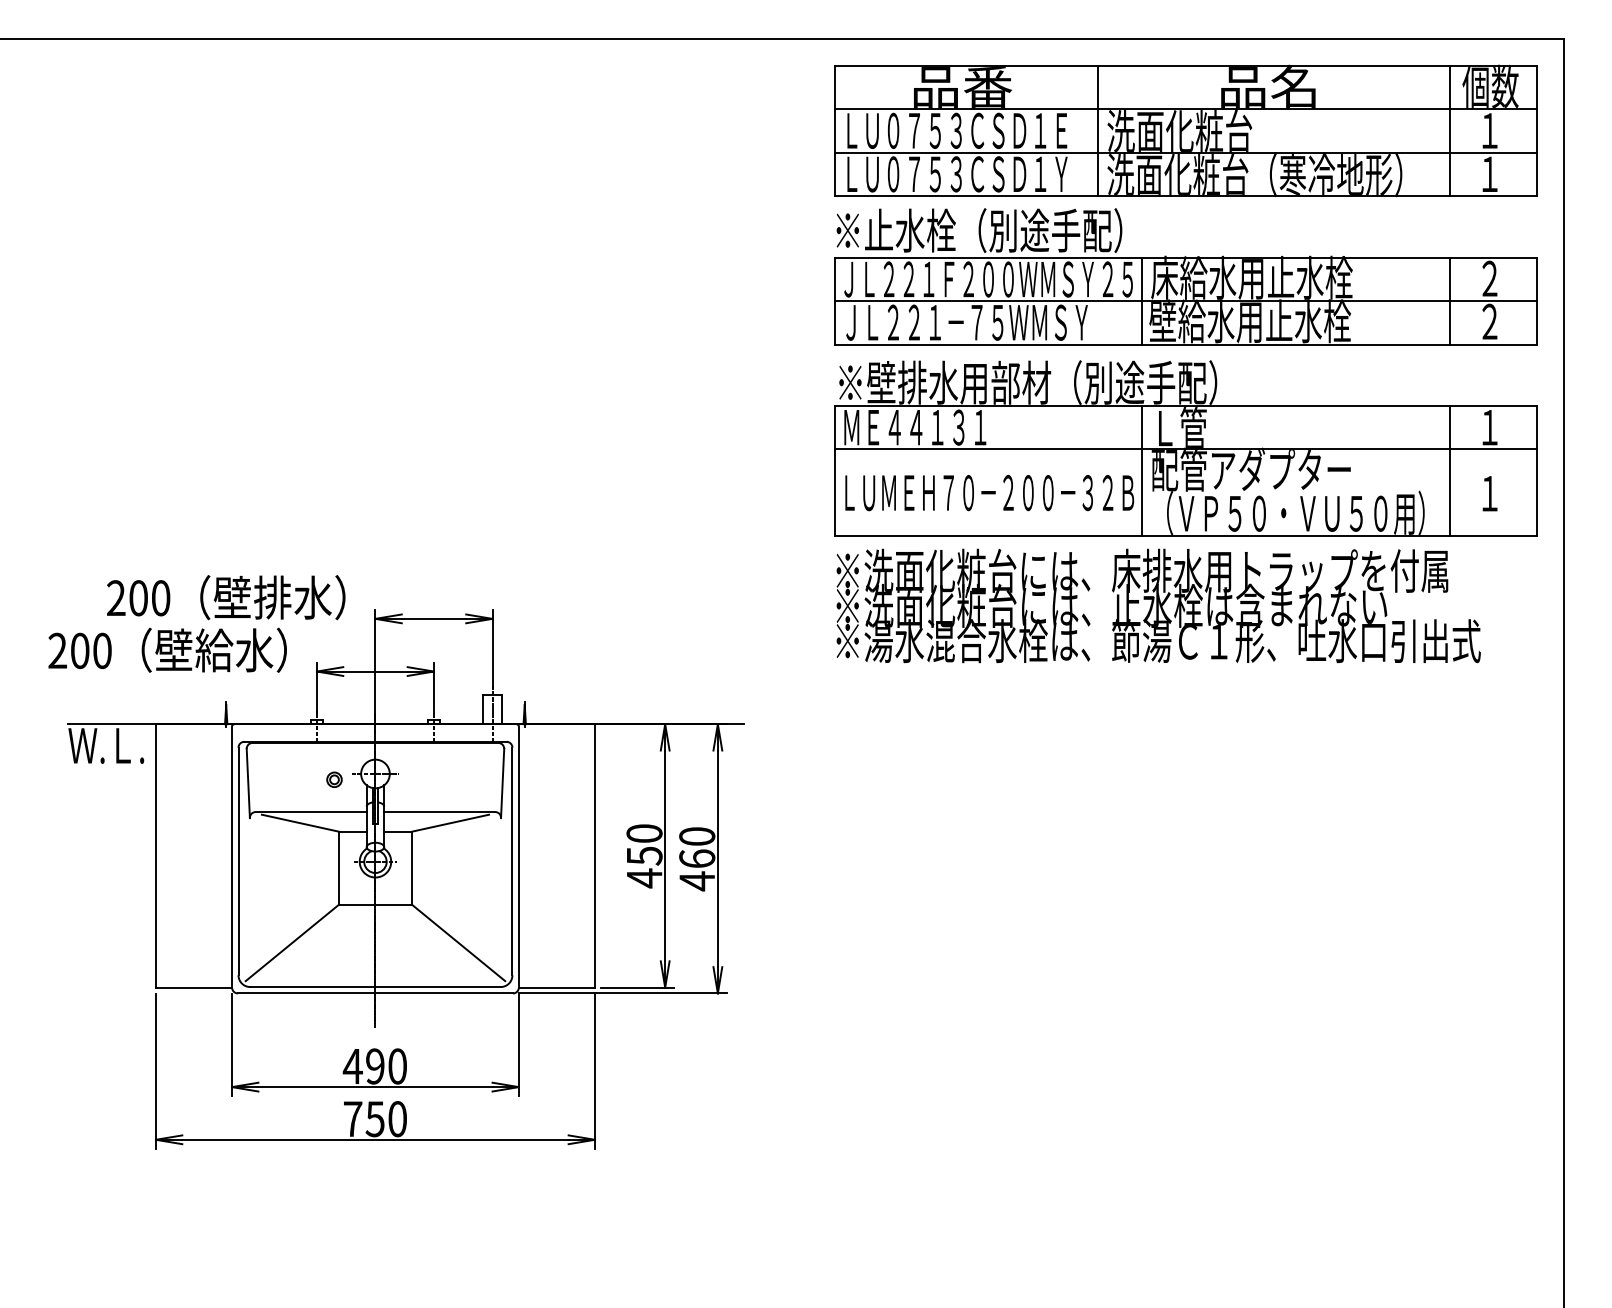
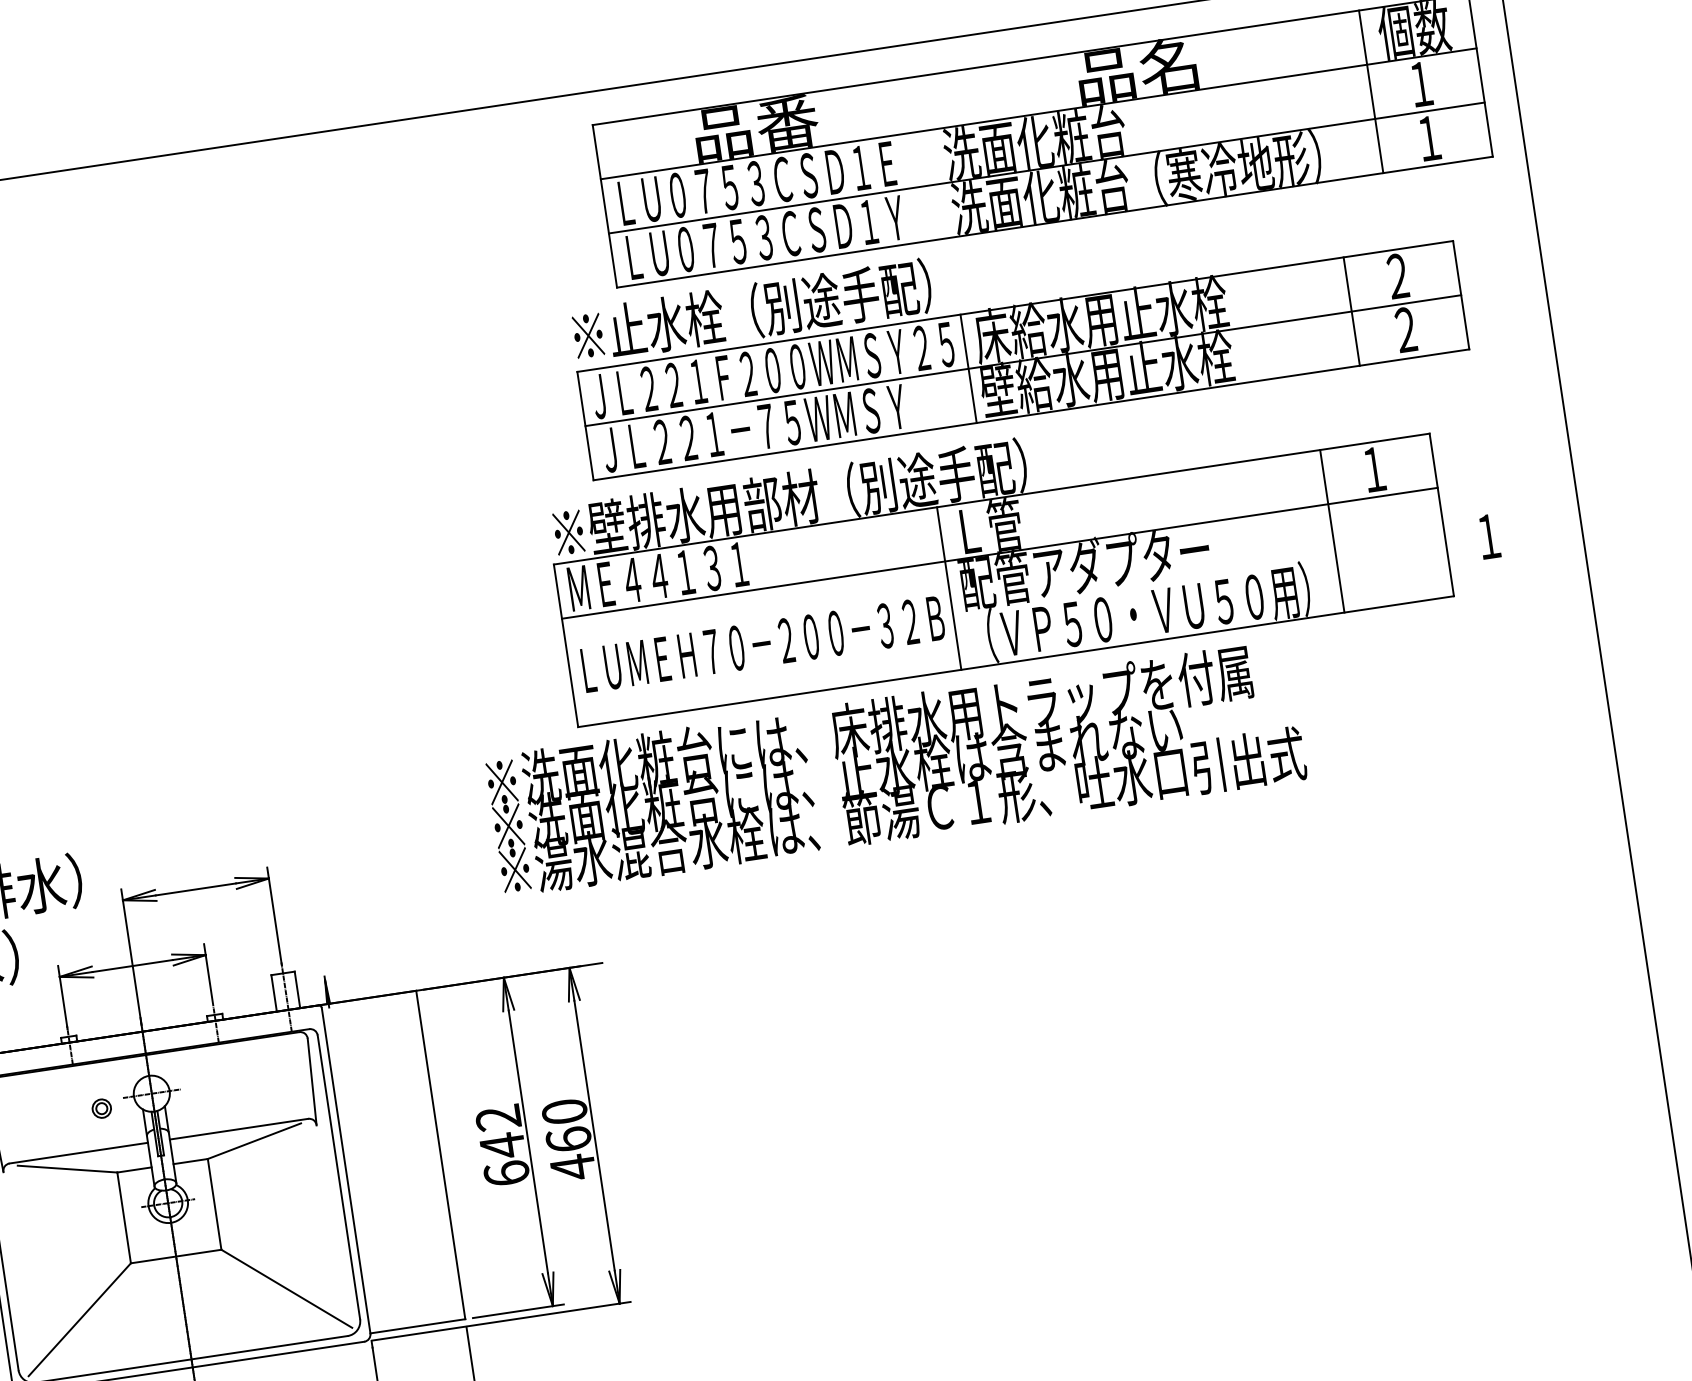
line: (1098, 130) -> (933, 156), removed
part: (1185, 276) -> (1017, 330), moved
part: (1185, 448) -> (998, 552), moved
text: (1158, 605) -> (896, 767), moved
text: (644, 856) -> (502, 1146), 450 -> 642

